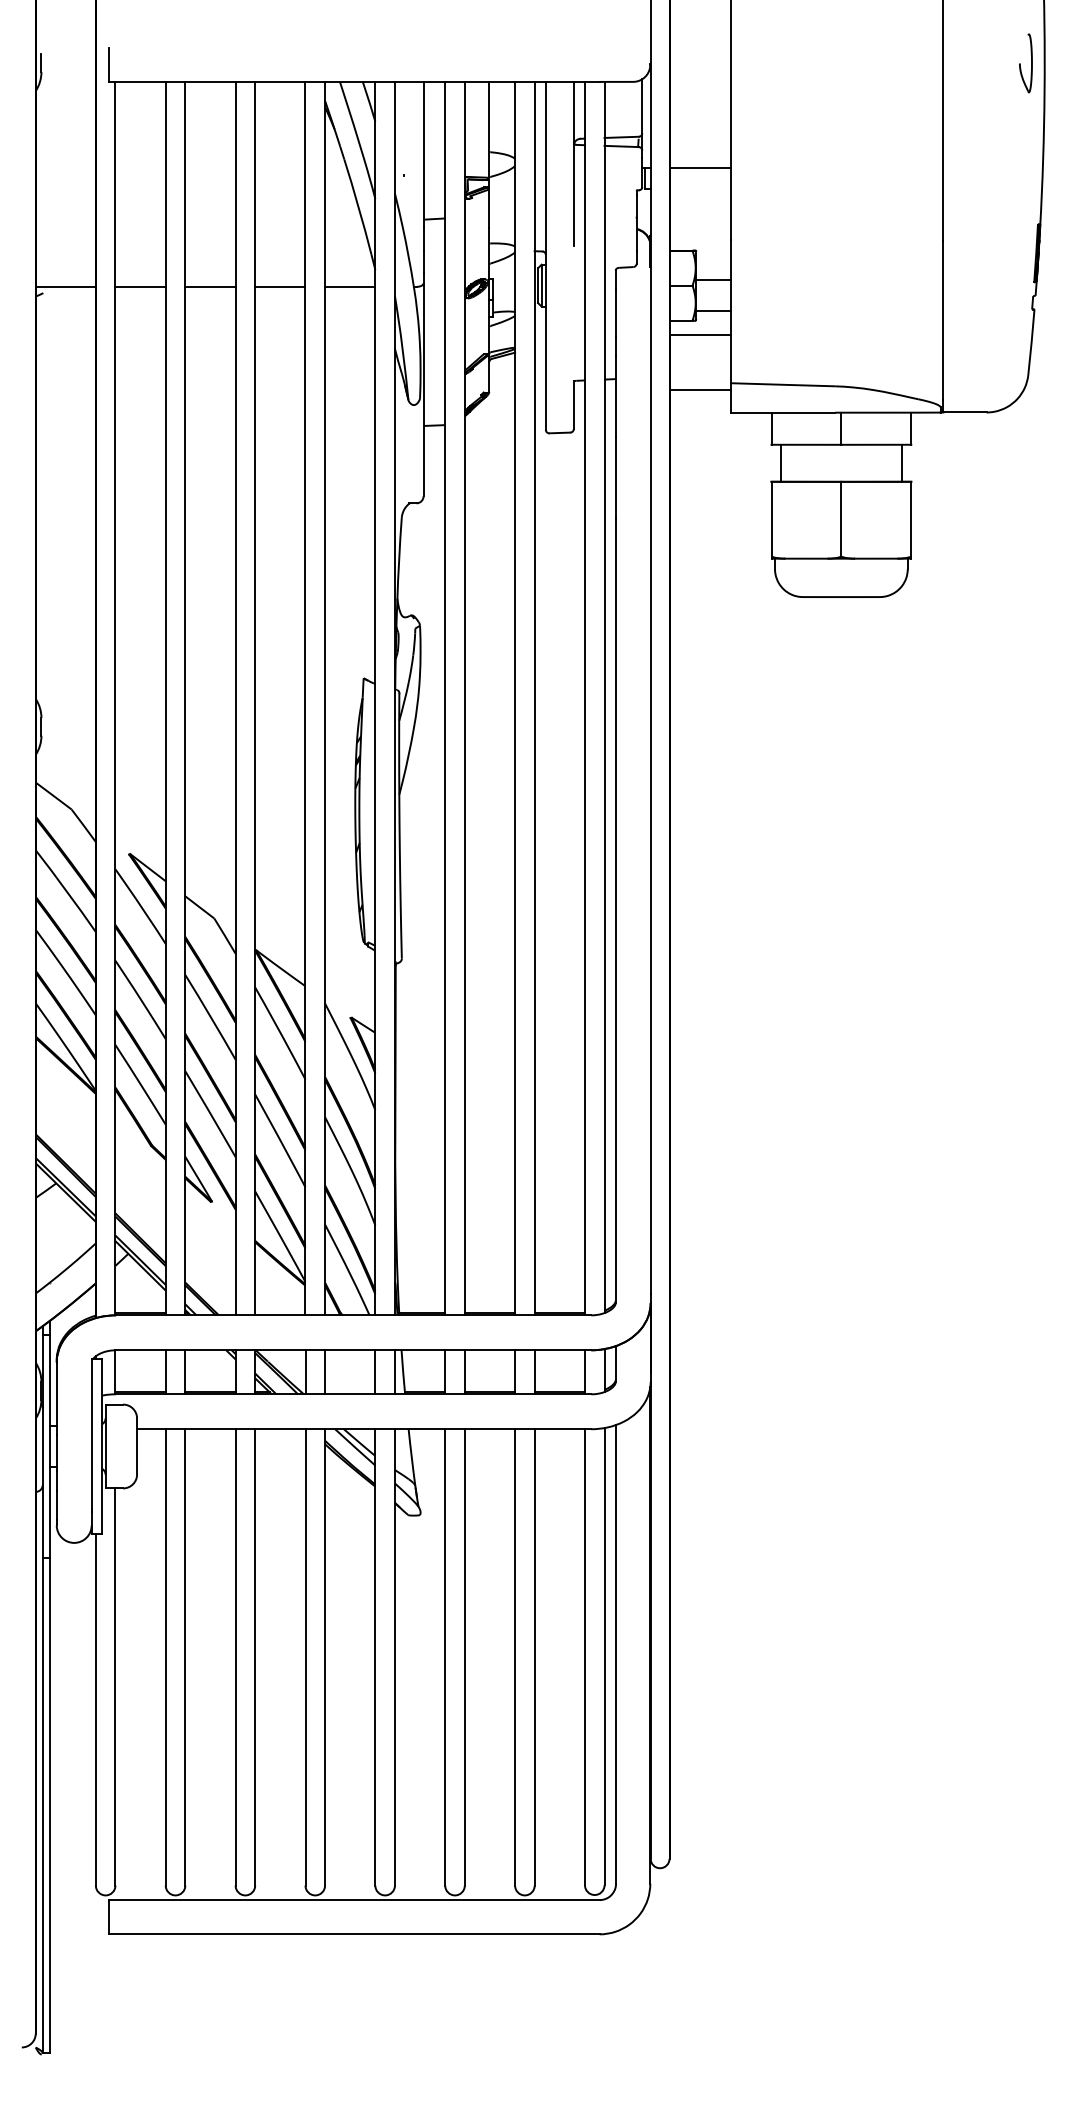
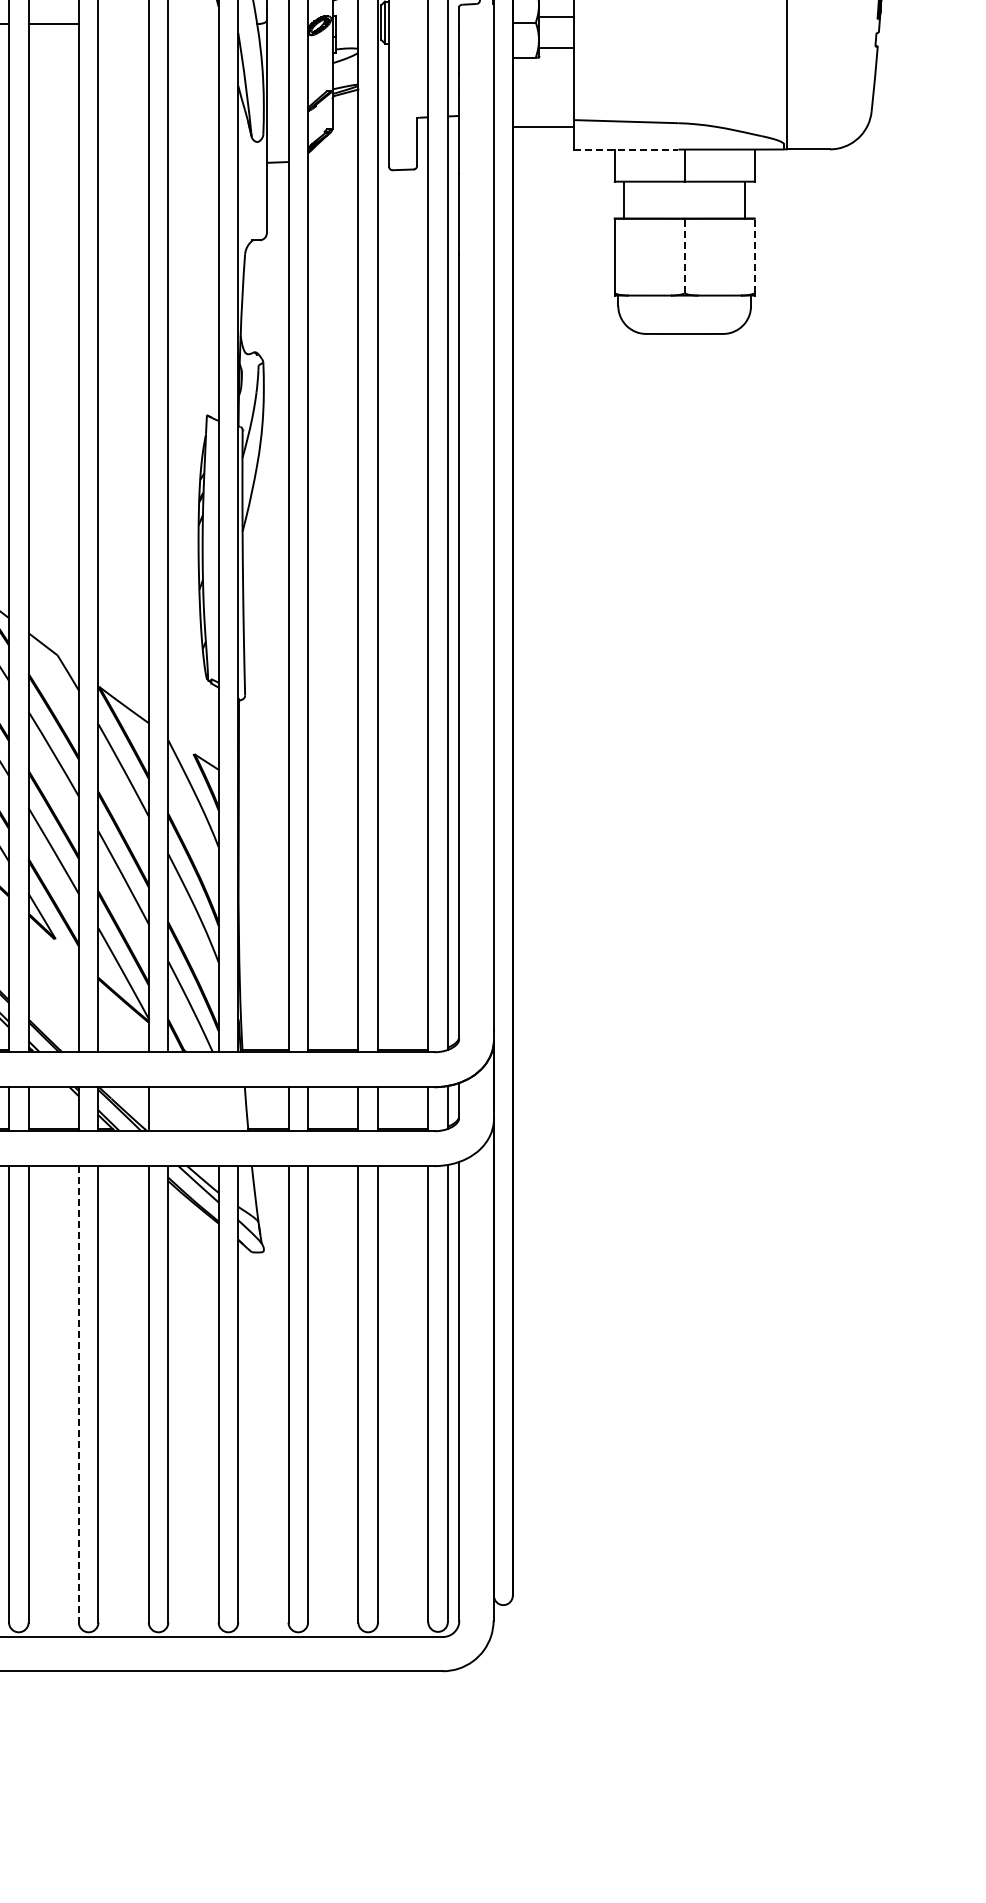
line: (280, 286) -> (123, 23), removed
line: (350, 286) -> (193, 23), removed
line: (700, 335) -> (543, 72), removed
line: (783, 412) -> (626, 149), solid -> dashed
line: (841, 518) -> (684, 255), solid -> dashed
line: (911, 518) -> (754, 255), solid -> dashed
line: (325, 1372) -> (168, 1109), removed
line: (375, 1372) -> (218, 1109), removed
line: (394, 1372) -> (237, 1109), removed
line: (235, 1657) -> (78, 1394), solid -> dashed

